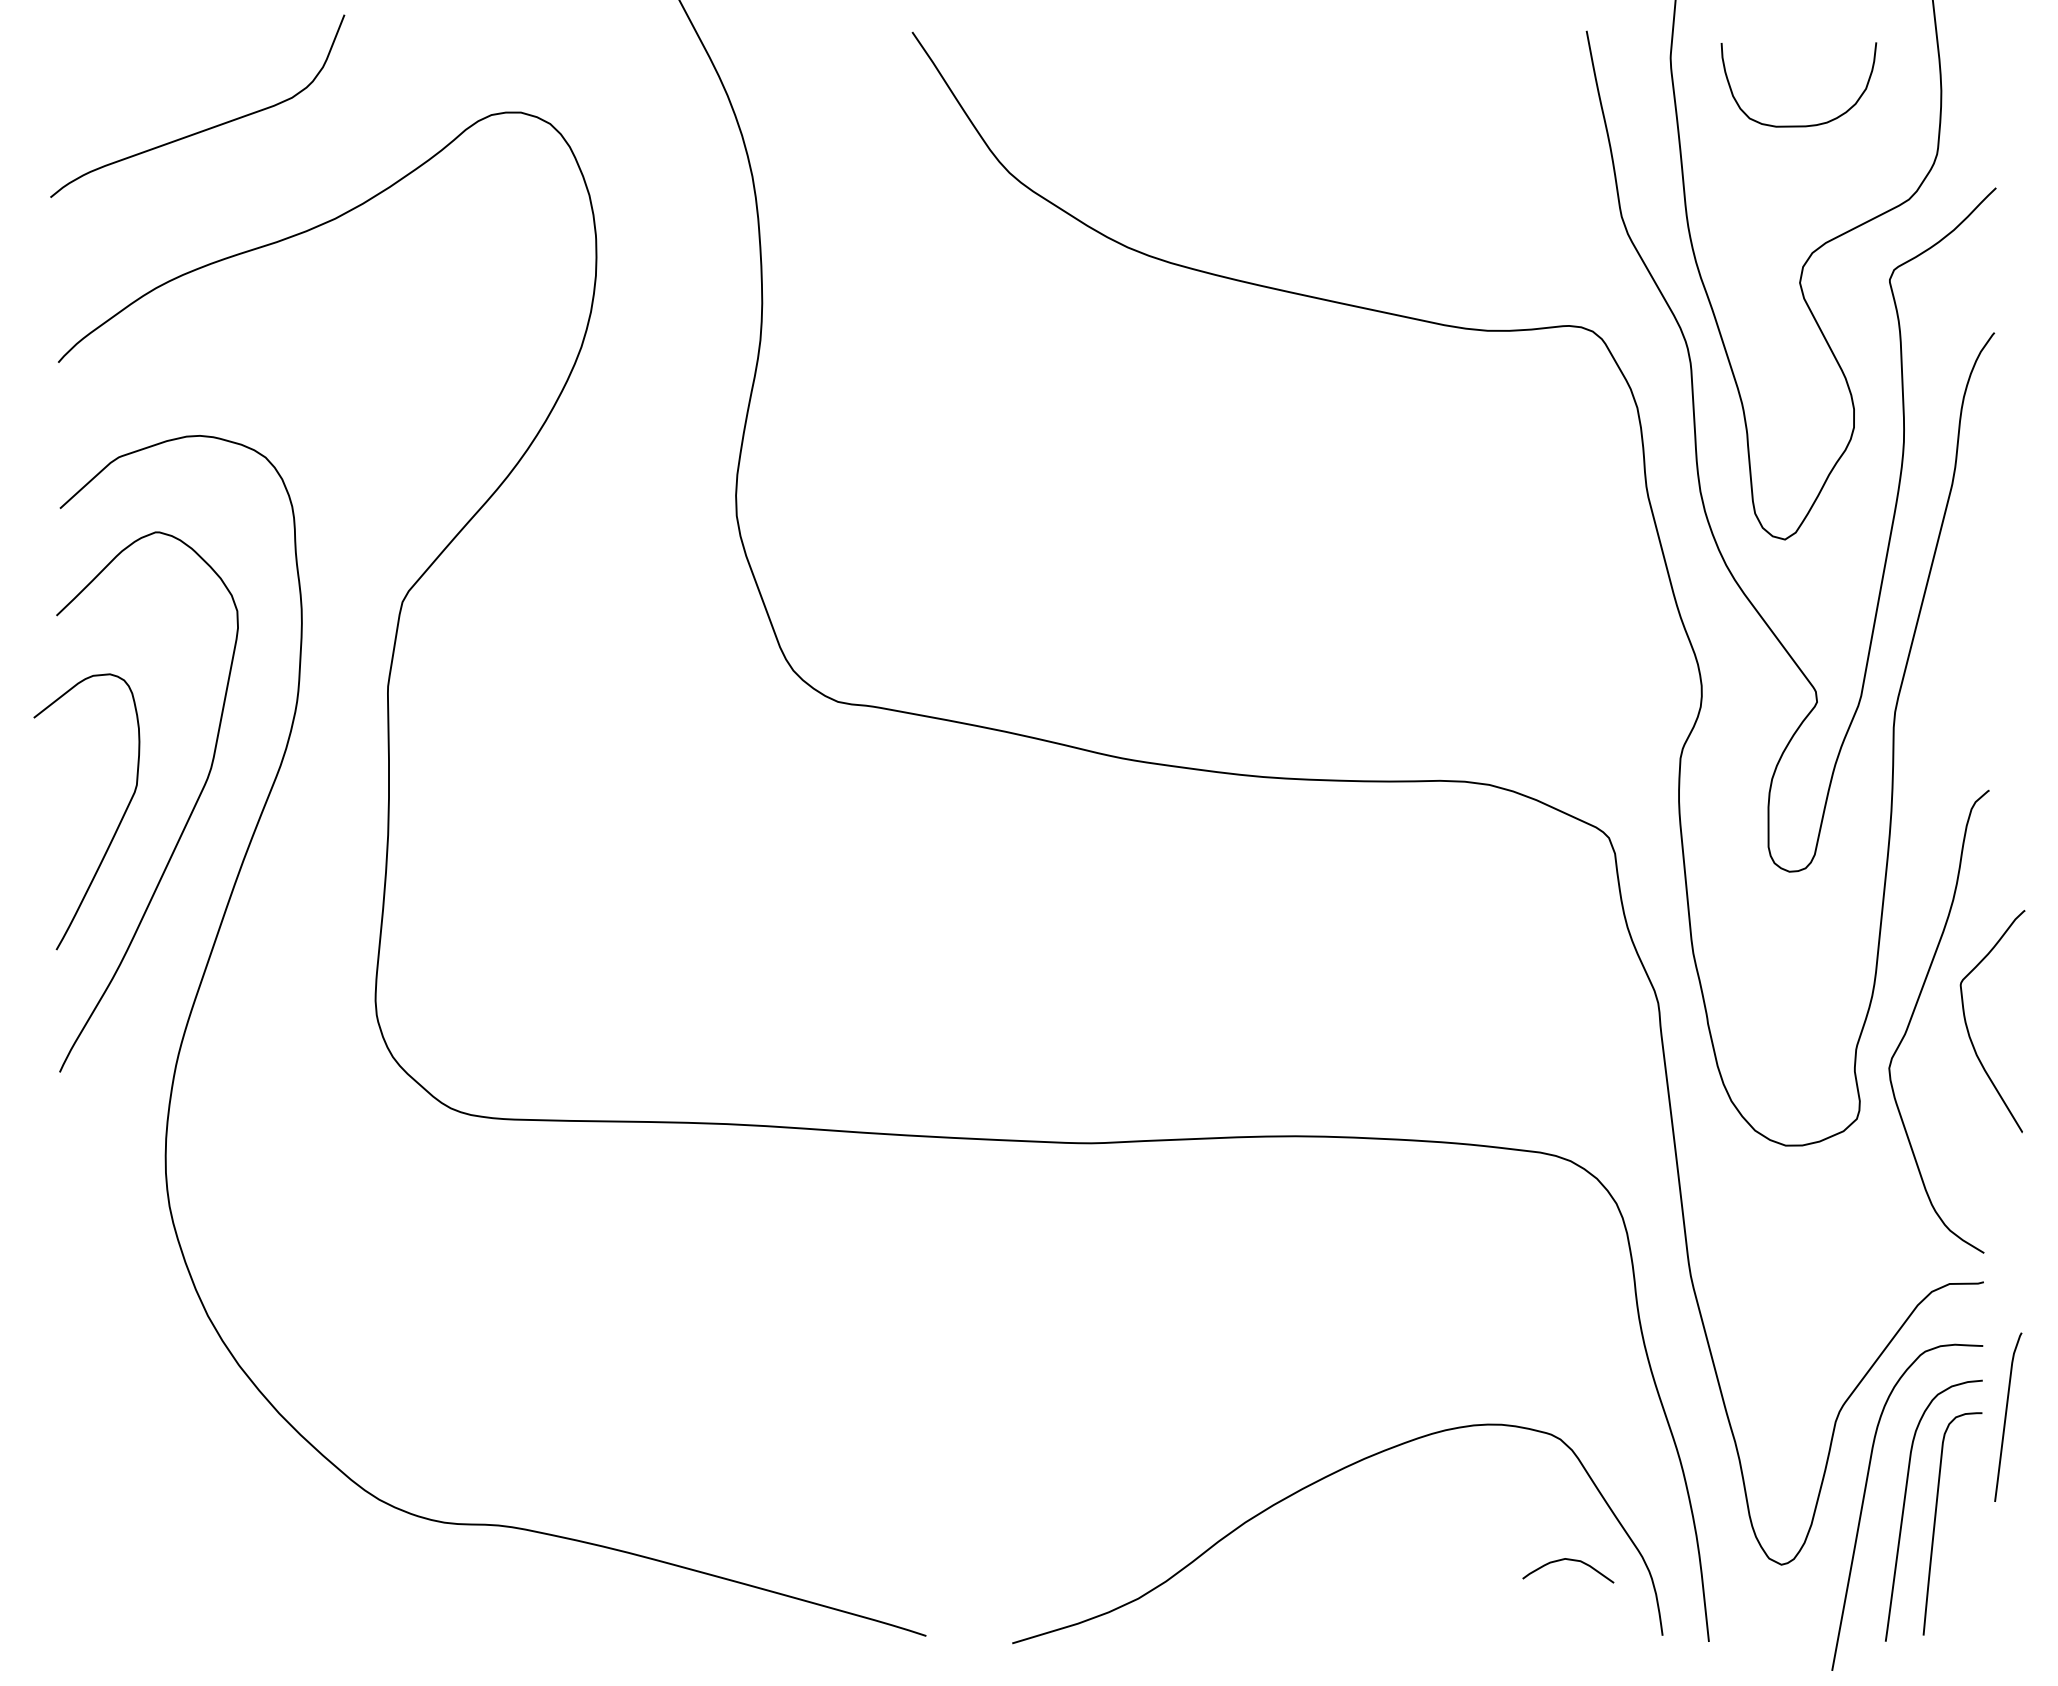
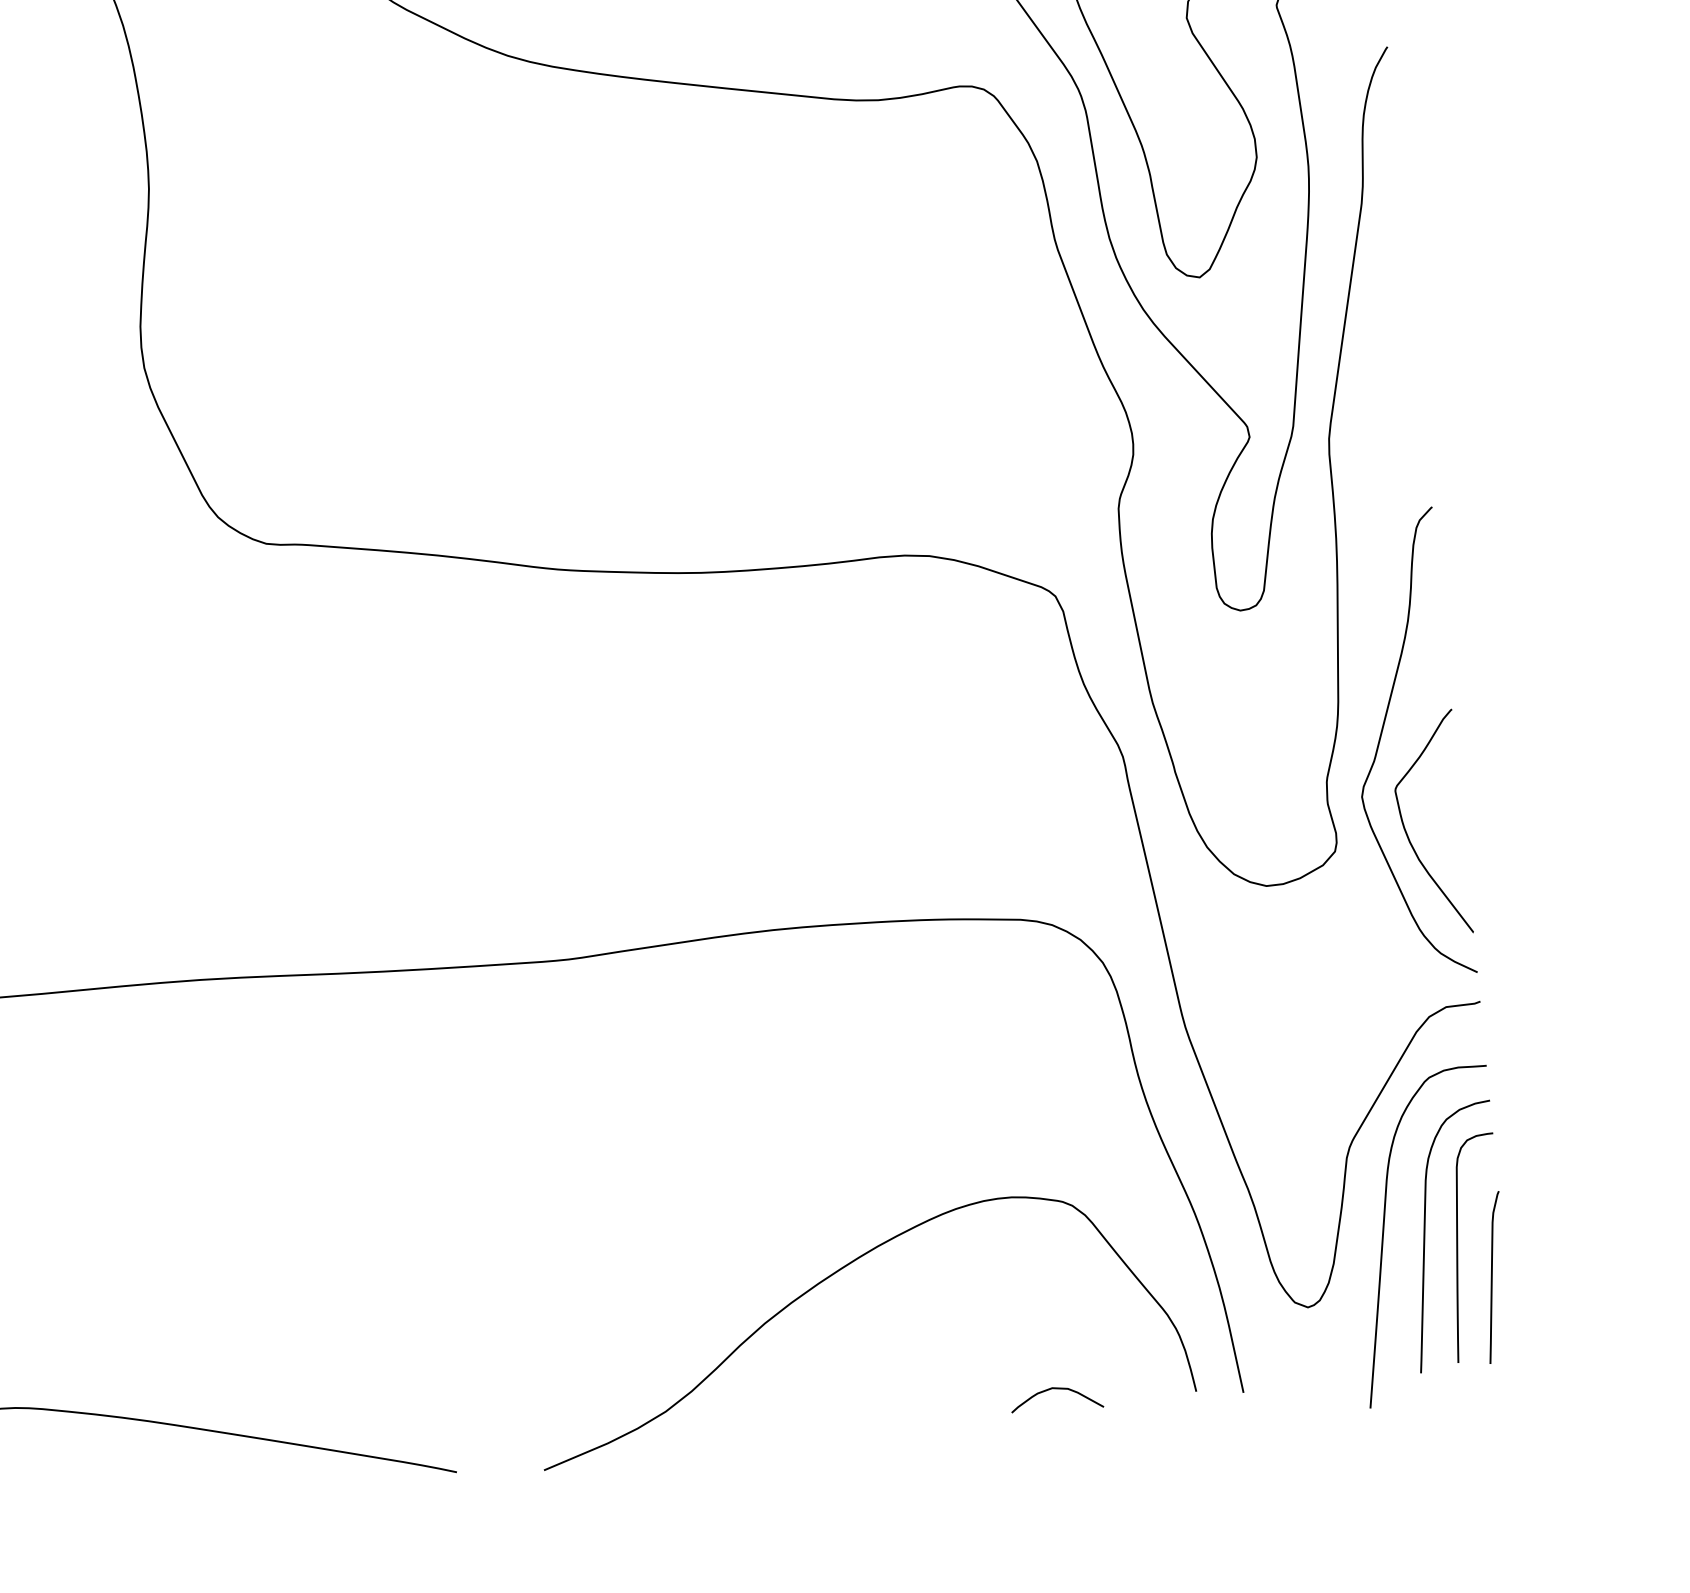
curve: (1968, 1028) -> (1407, 833), moved
curve: (2006, 1416) -> (1492, 1276), moved
curve: (1568, 1560) -> (1055, 1389), moved

